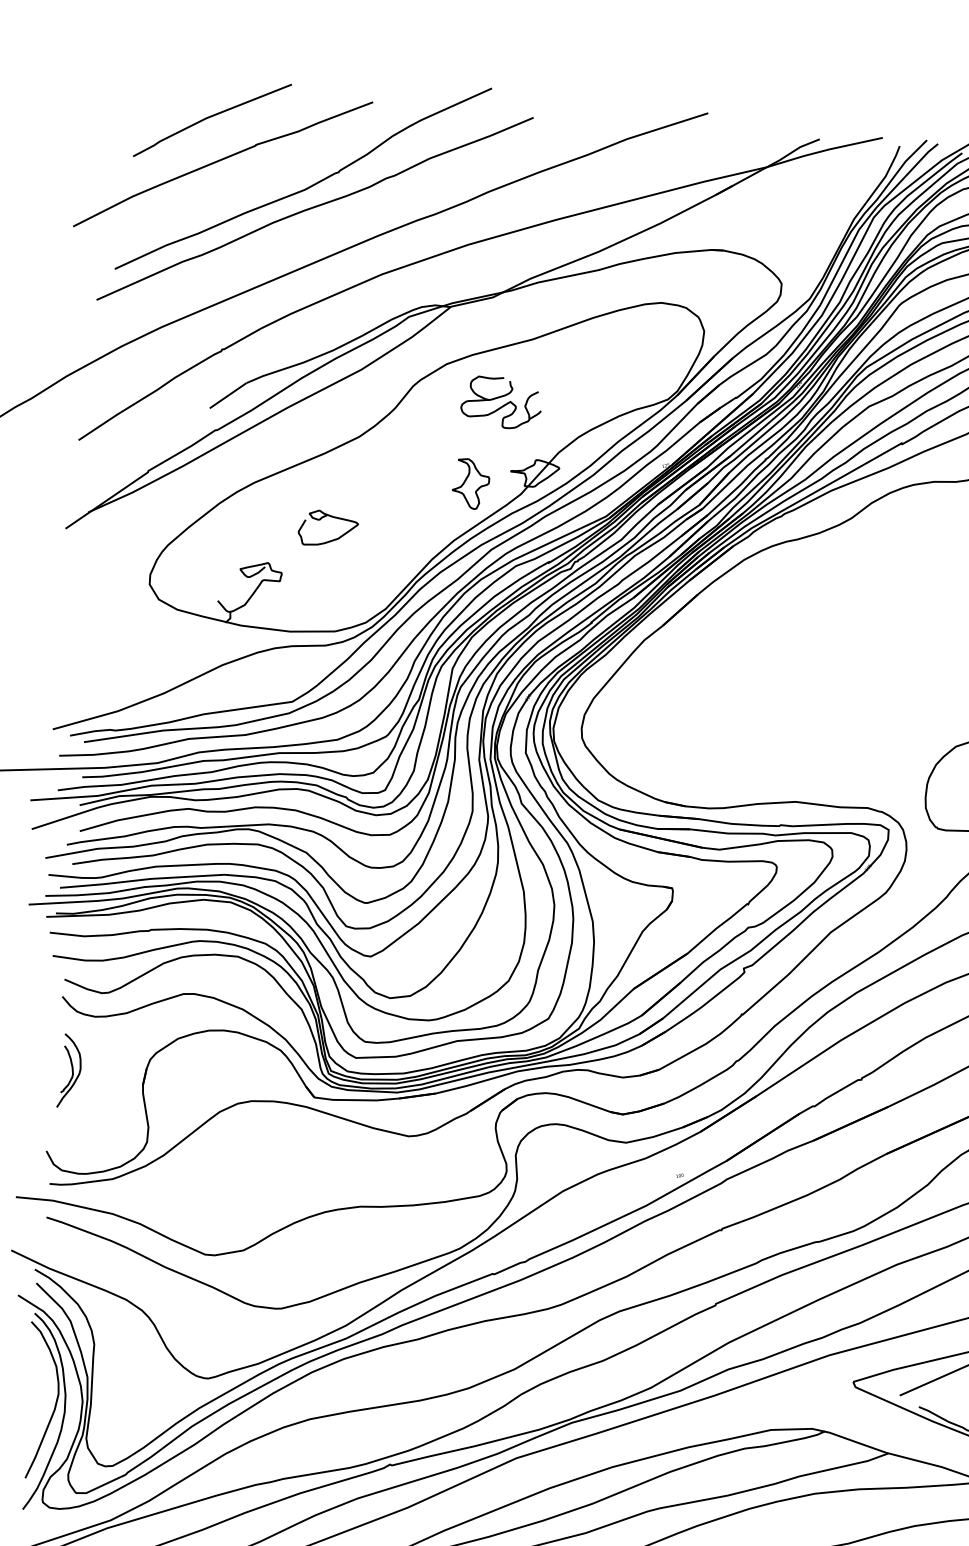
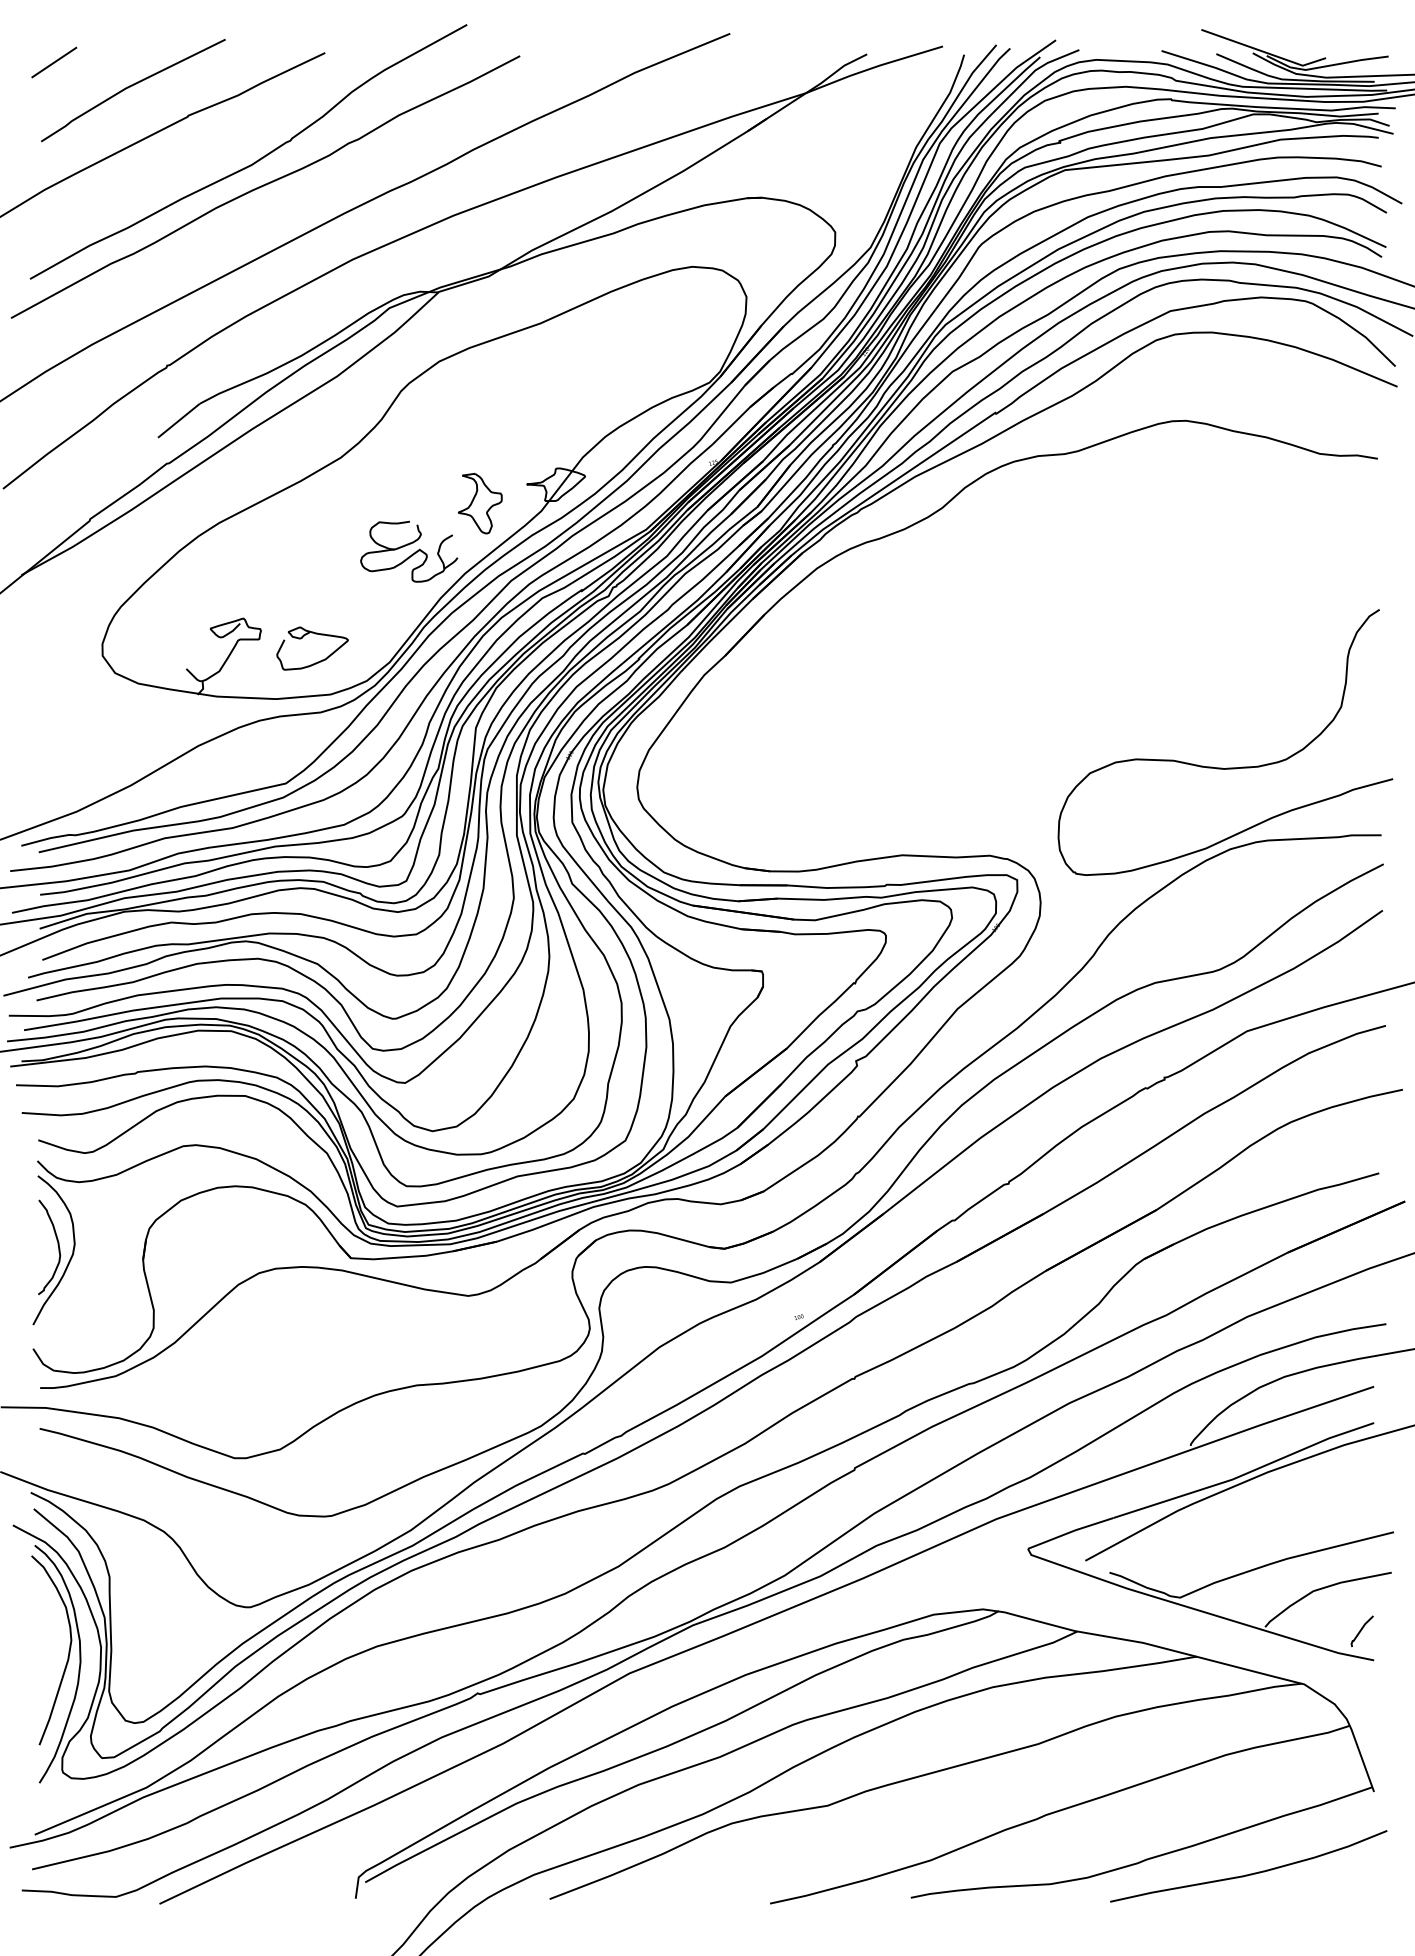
line: (149, 92) -> (54, 62), added
part: (501, 402) -> (409, 551), moved
curve: (331, 539) -> (317, 661), moved
part: (69, 1071) -> (53, 1250), size x1.67

